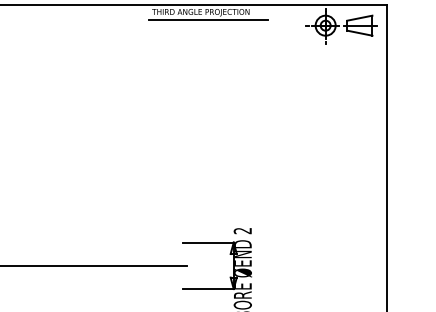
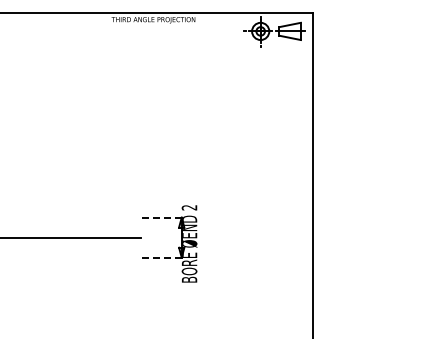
line: (209, 19) -> (160, 26), removed
line: (209, 242) -> (160, 217), solid -> dashed
line: (209, 288) -> (160, 257), solid -> dashed

